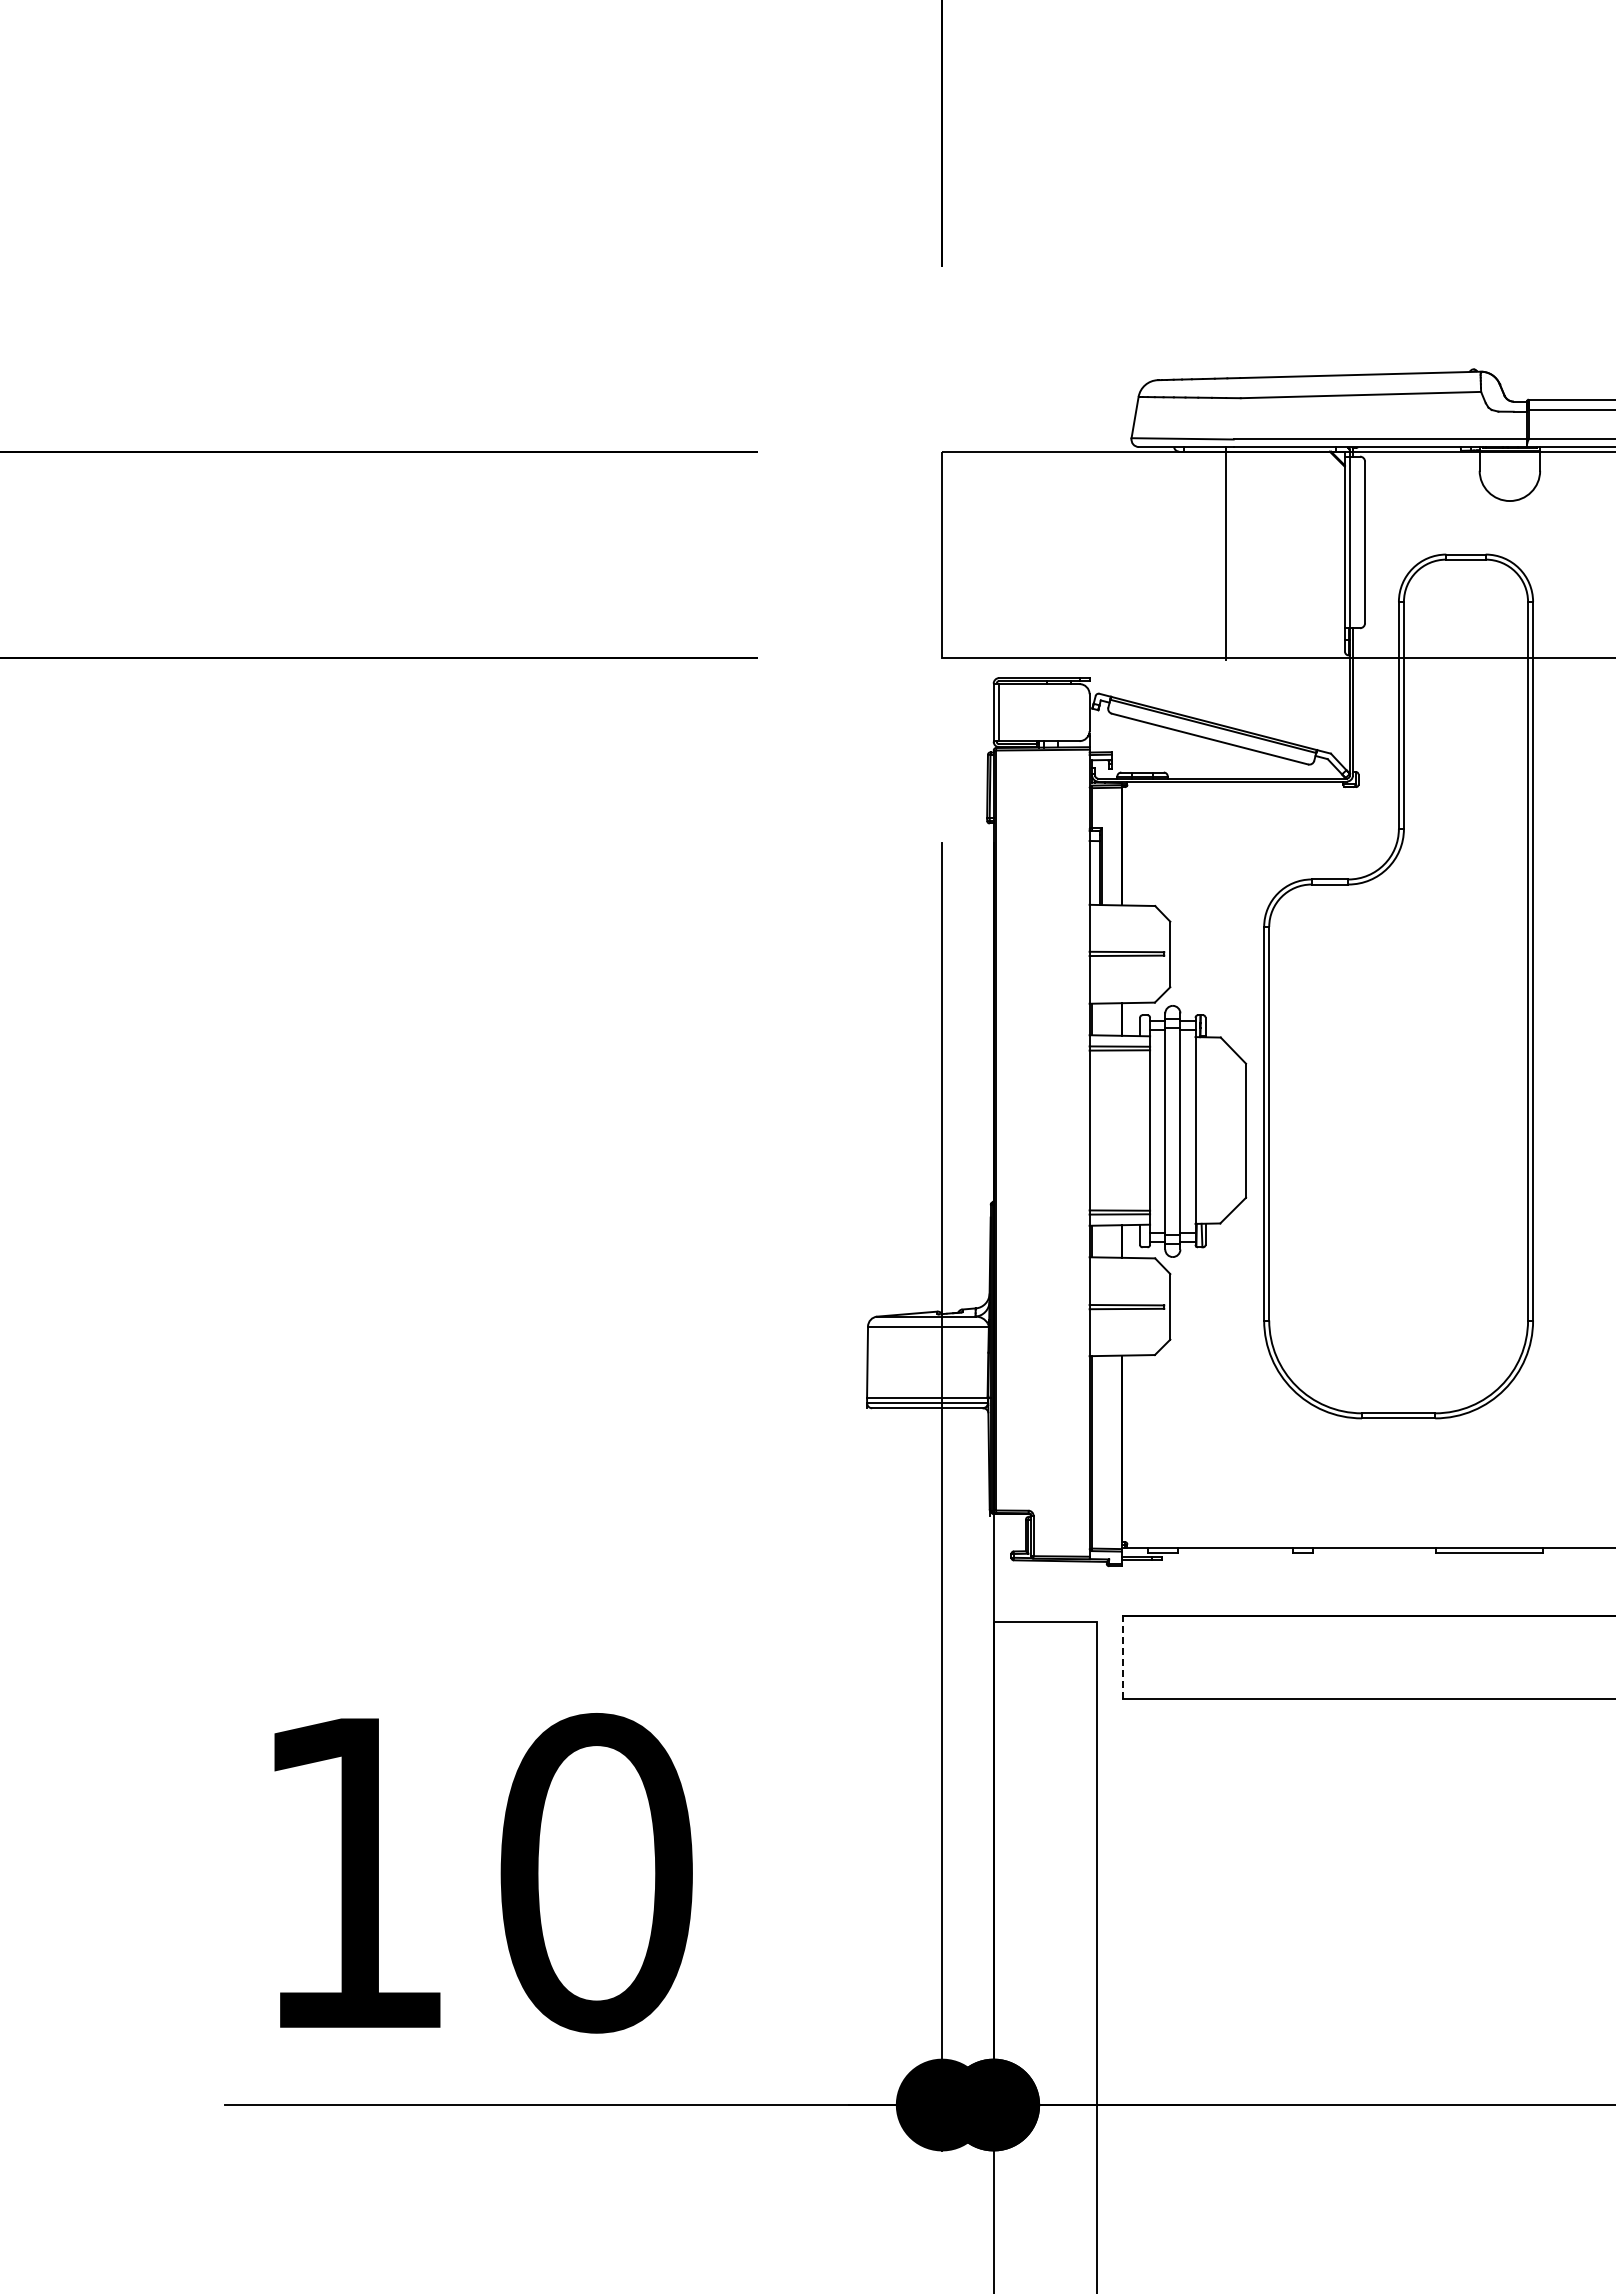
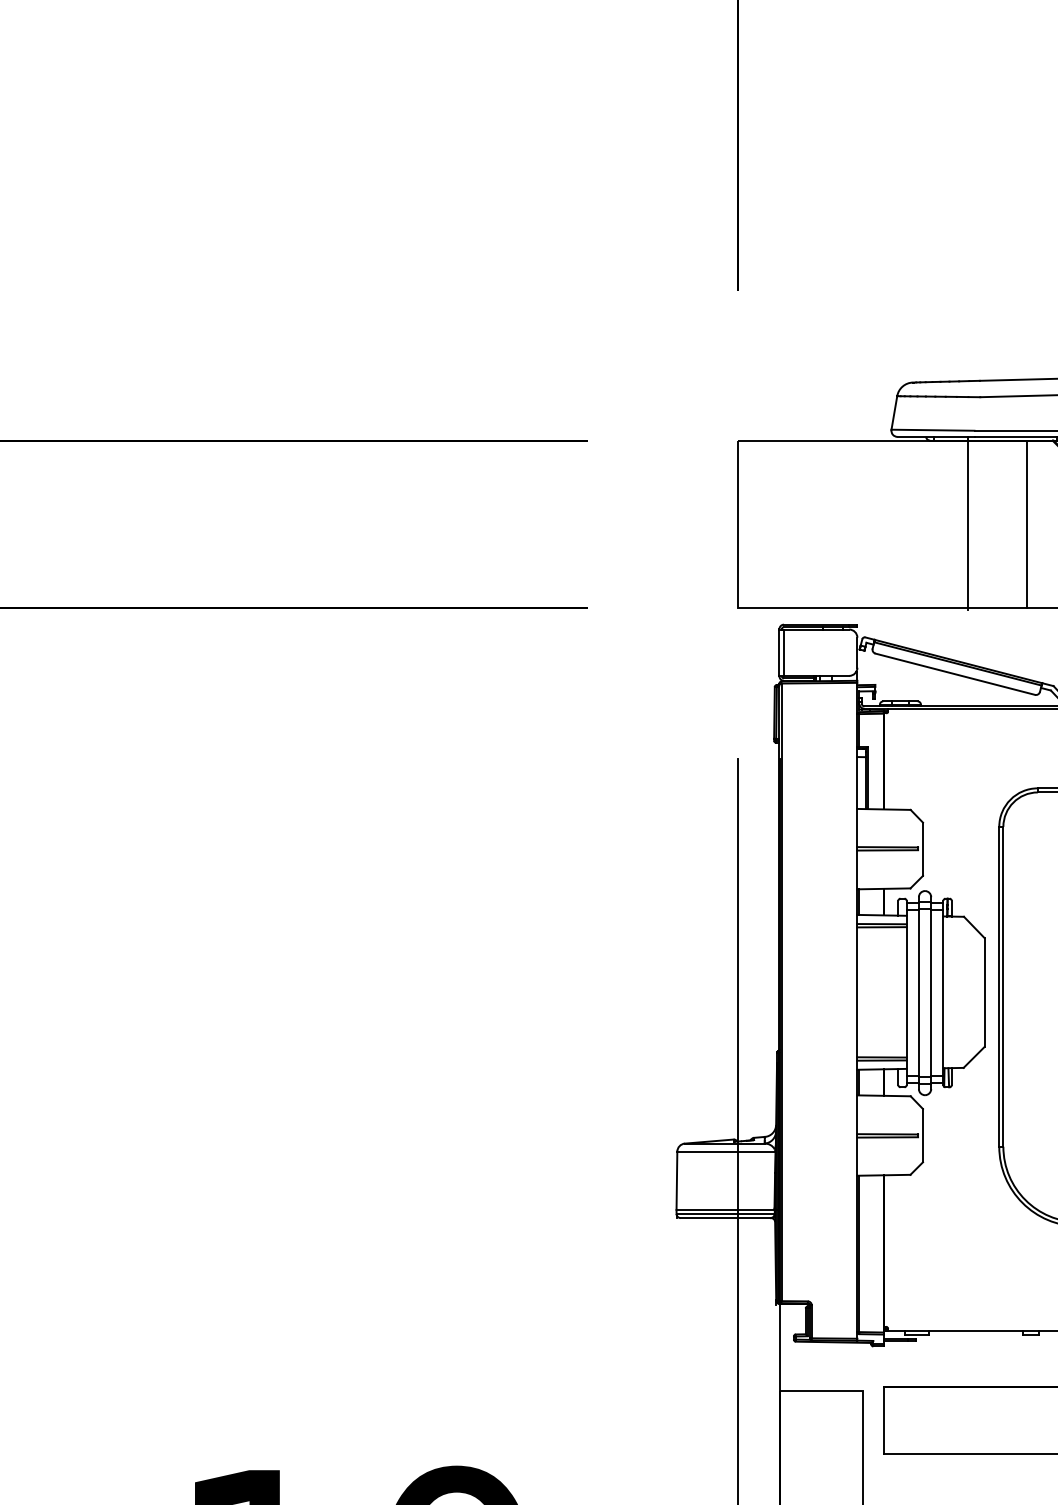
line: (1297, 554) -> (1026, 524), added
line: (1122, 1657) -> (884, 1420), dashed -> solid

